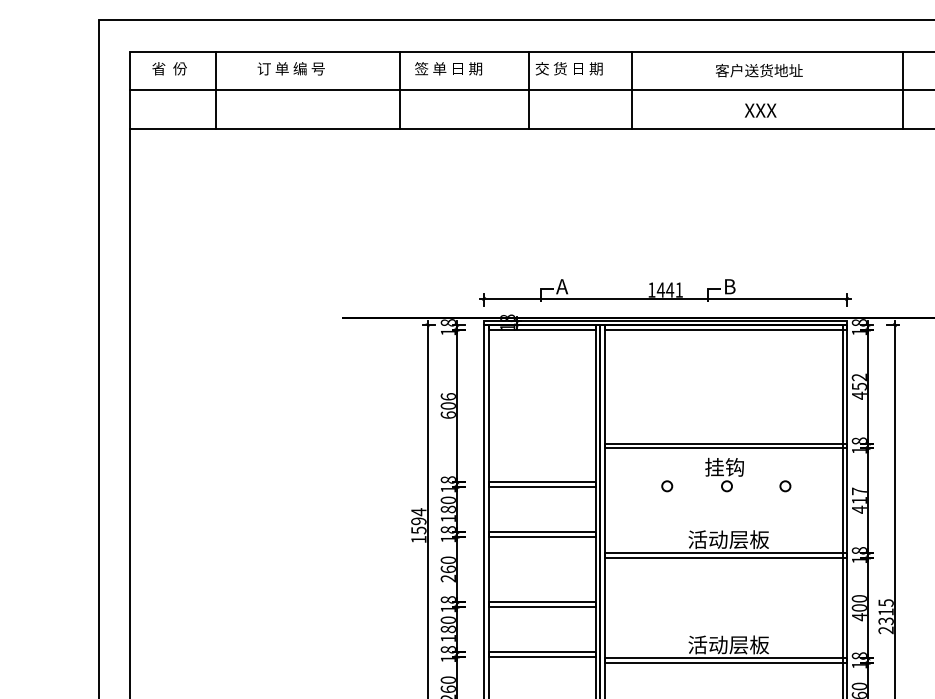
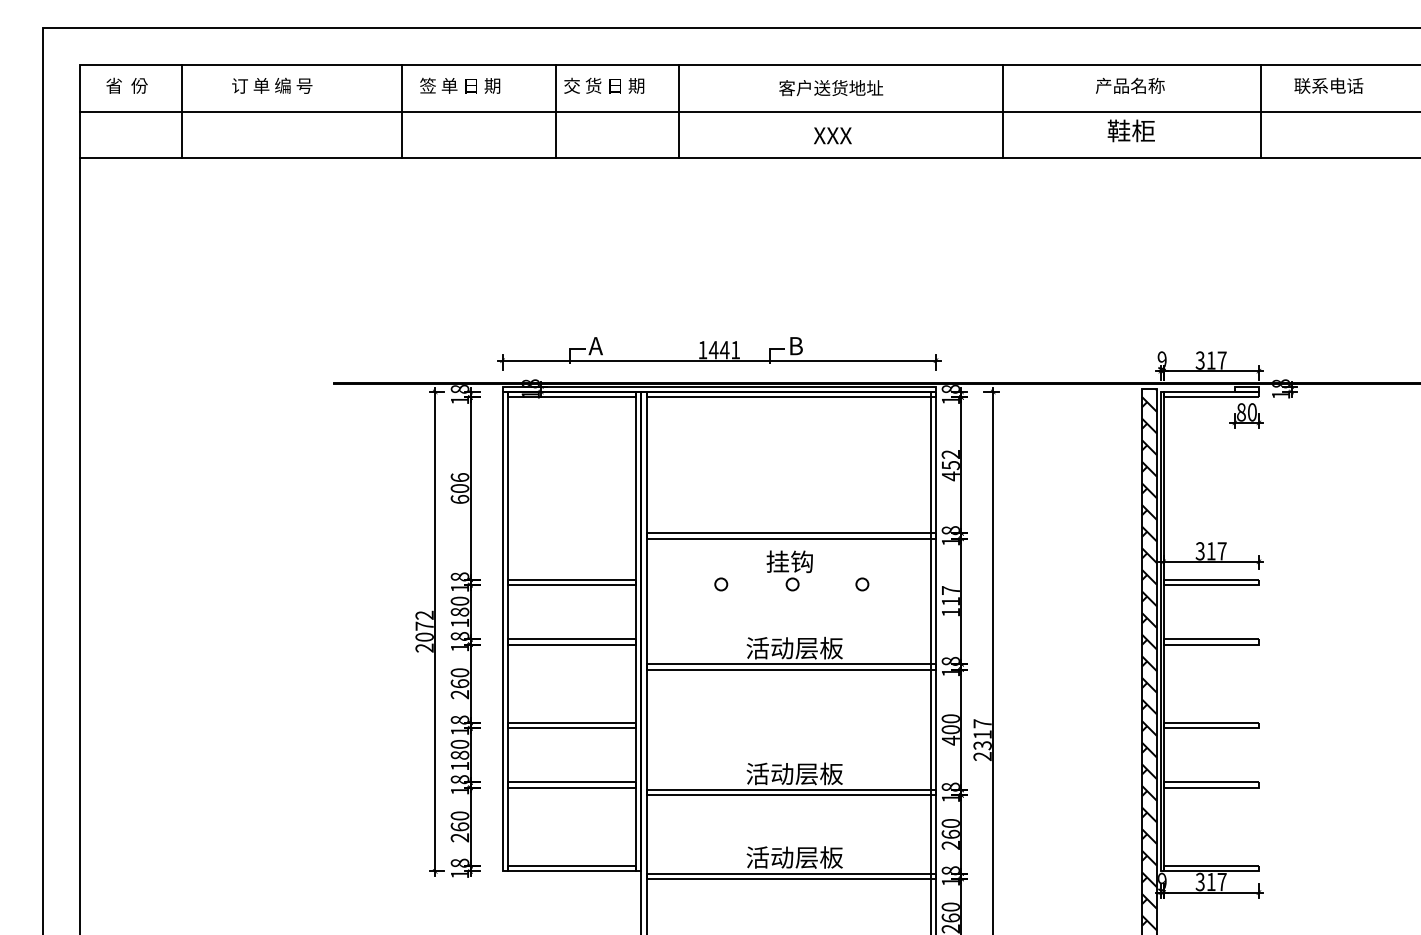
text: (859, 509) -> (950, 612), 417 -> 117
text: (418, 525) -> (424, 631), 1594 -> 2072
text: (885, 602) -> (982, 723), 2315 -> 2317

